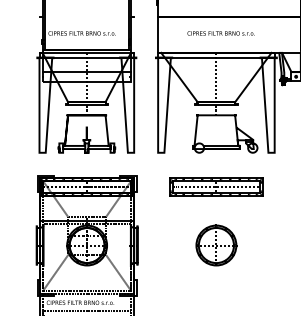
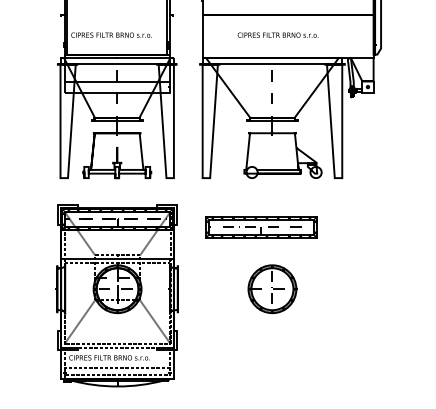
part: (216, 187) -> (261, 227), moved

